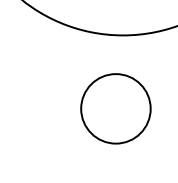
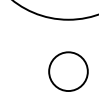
circle: (115, 108) -> (68, 71), moved

